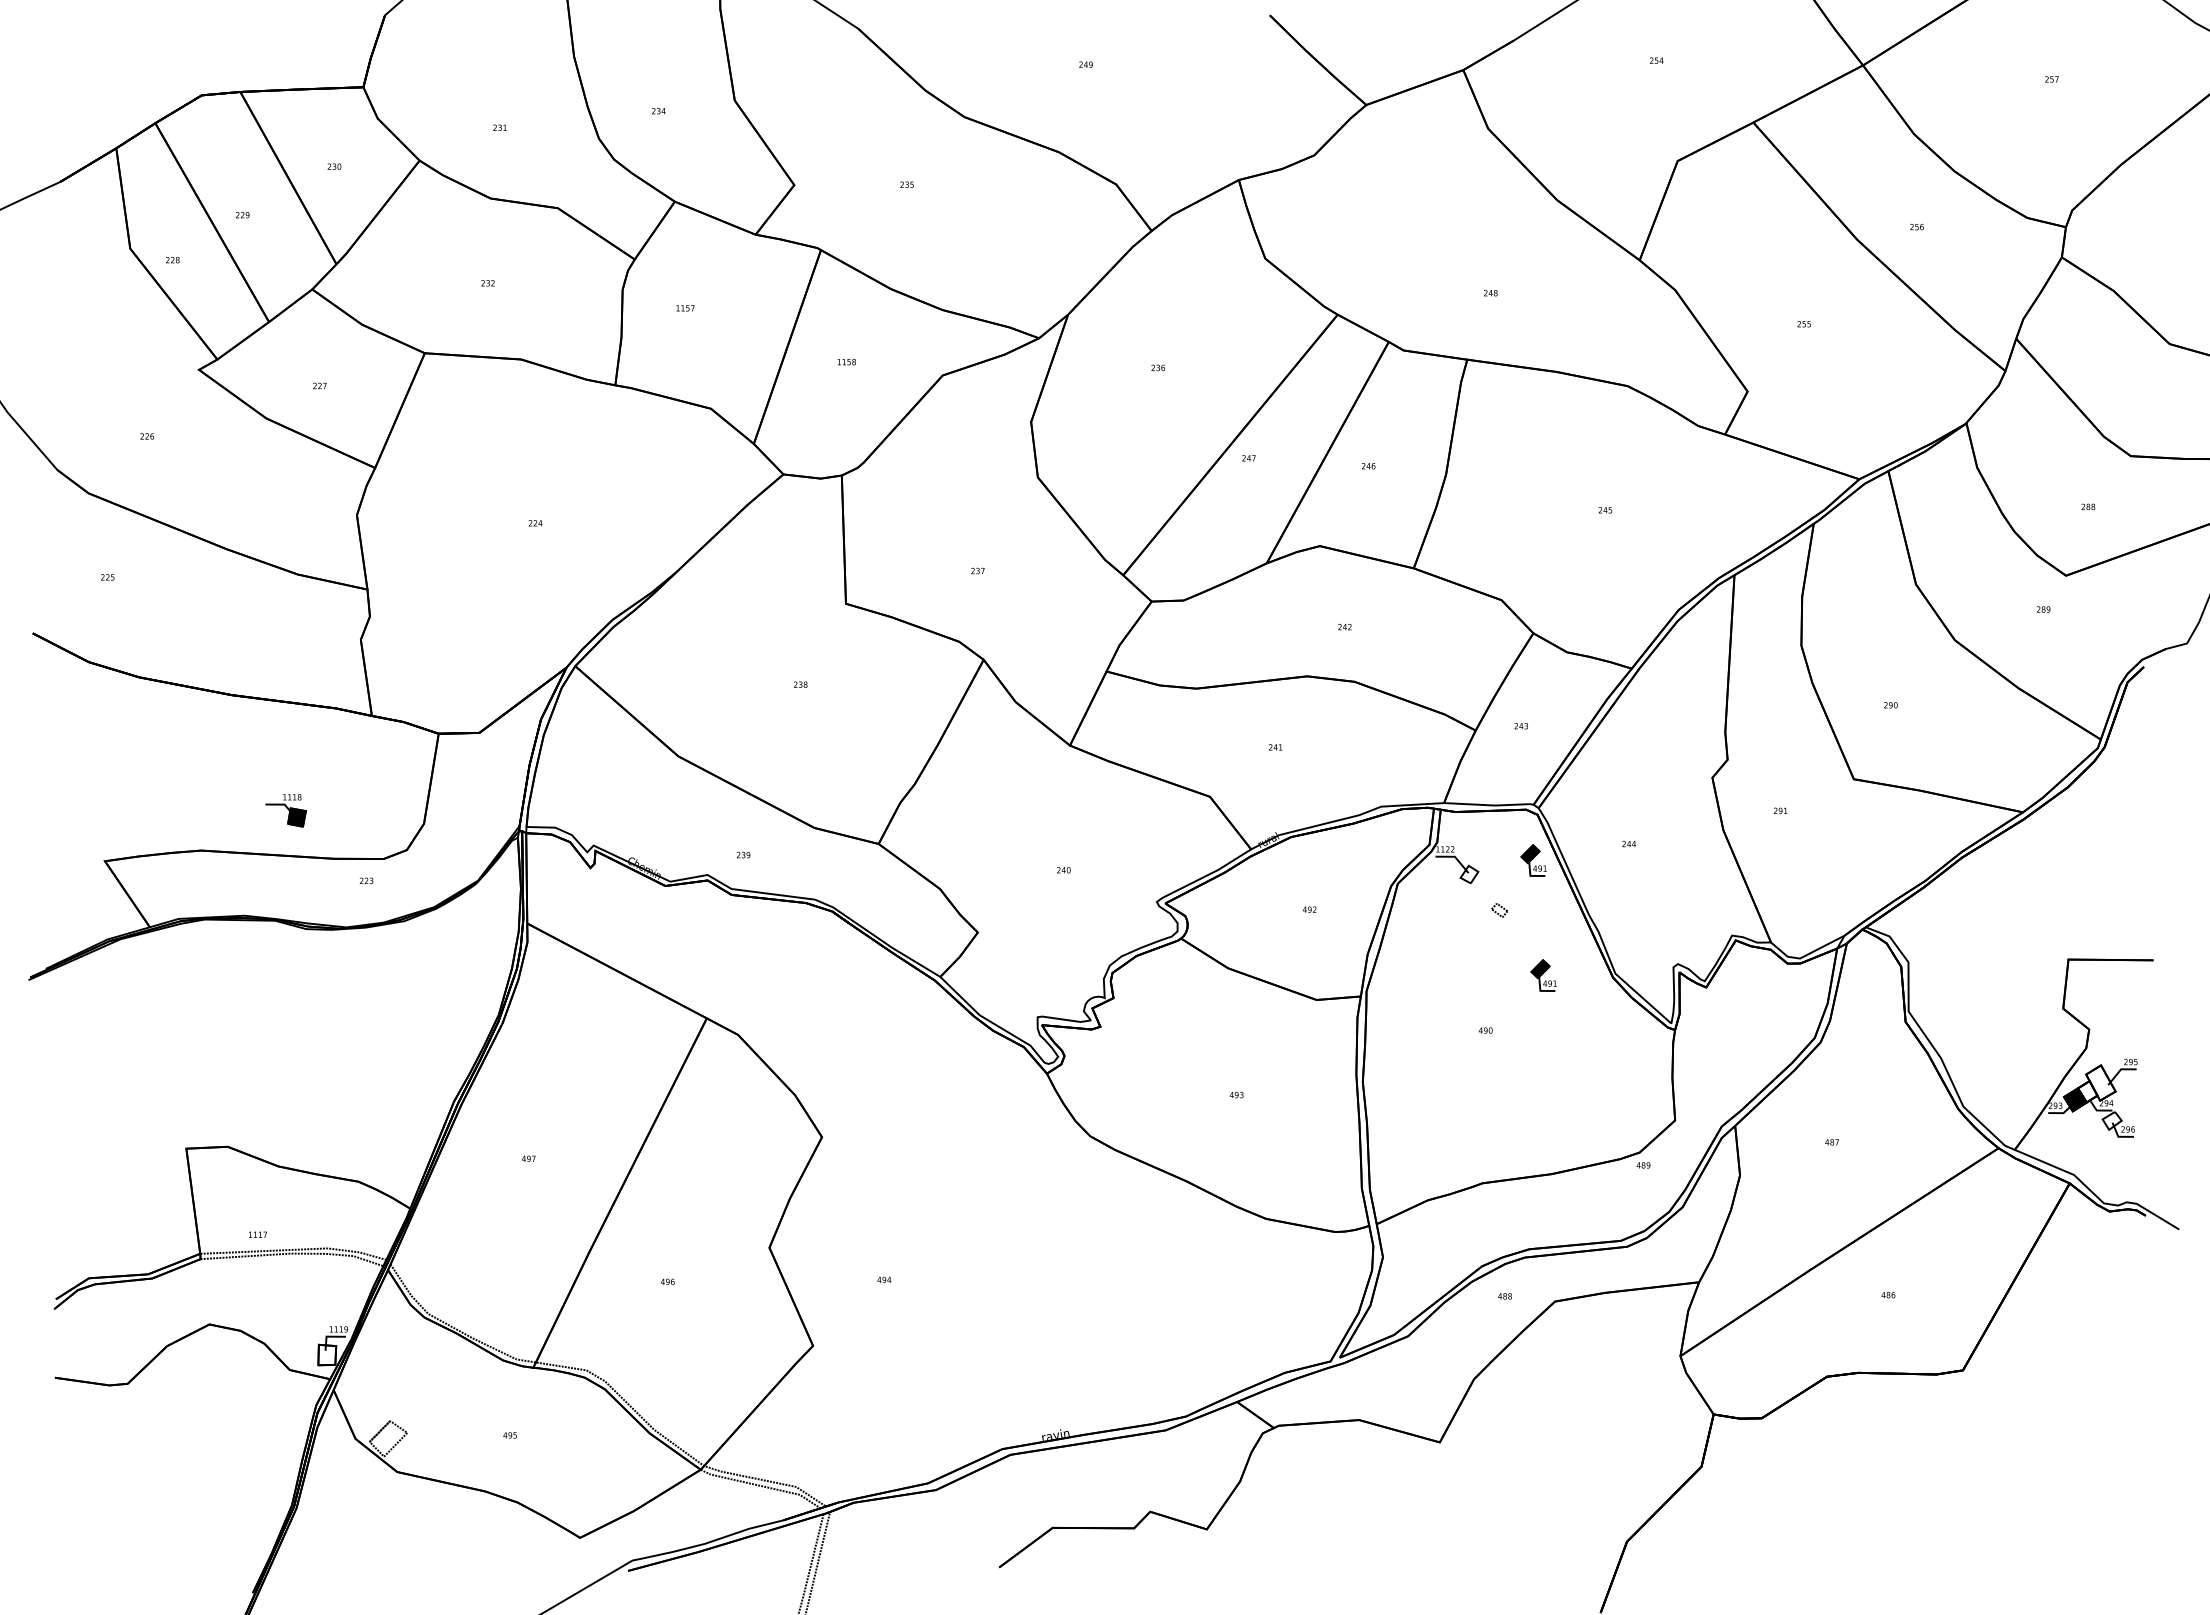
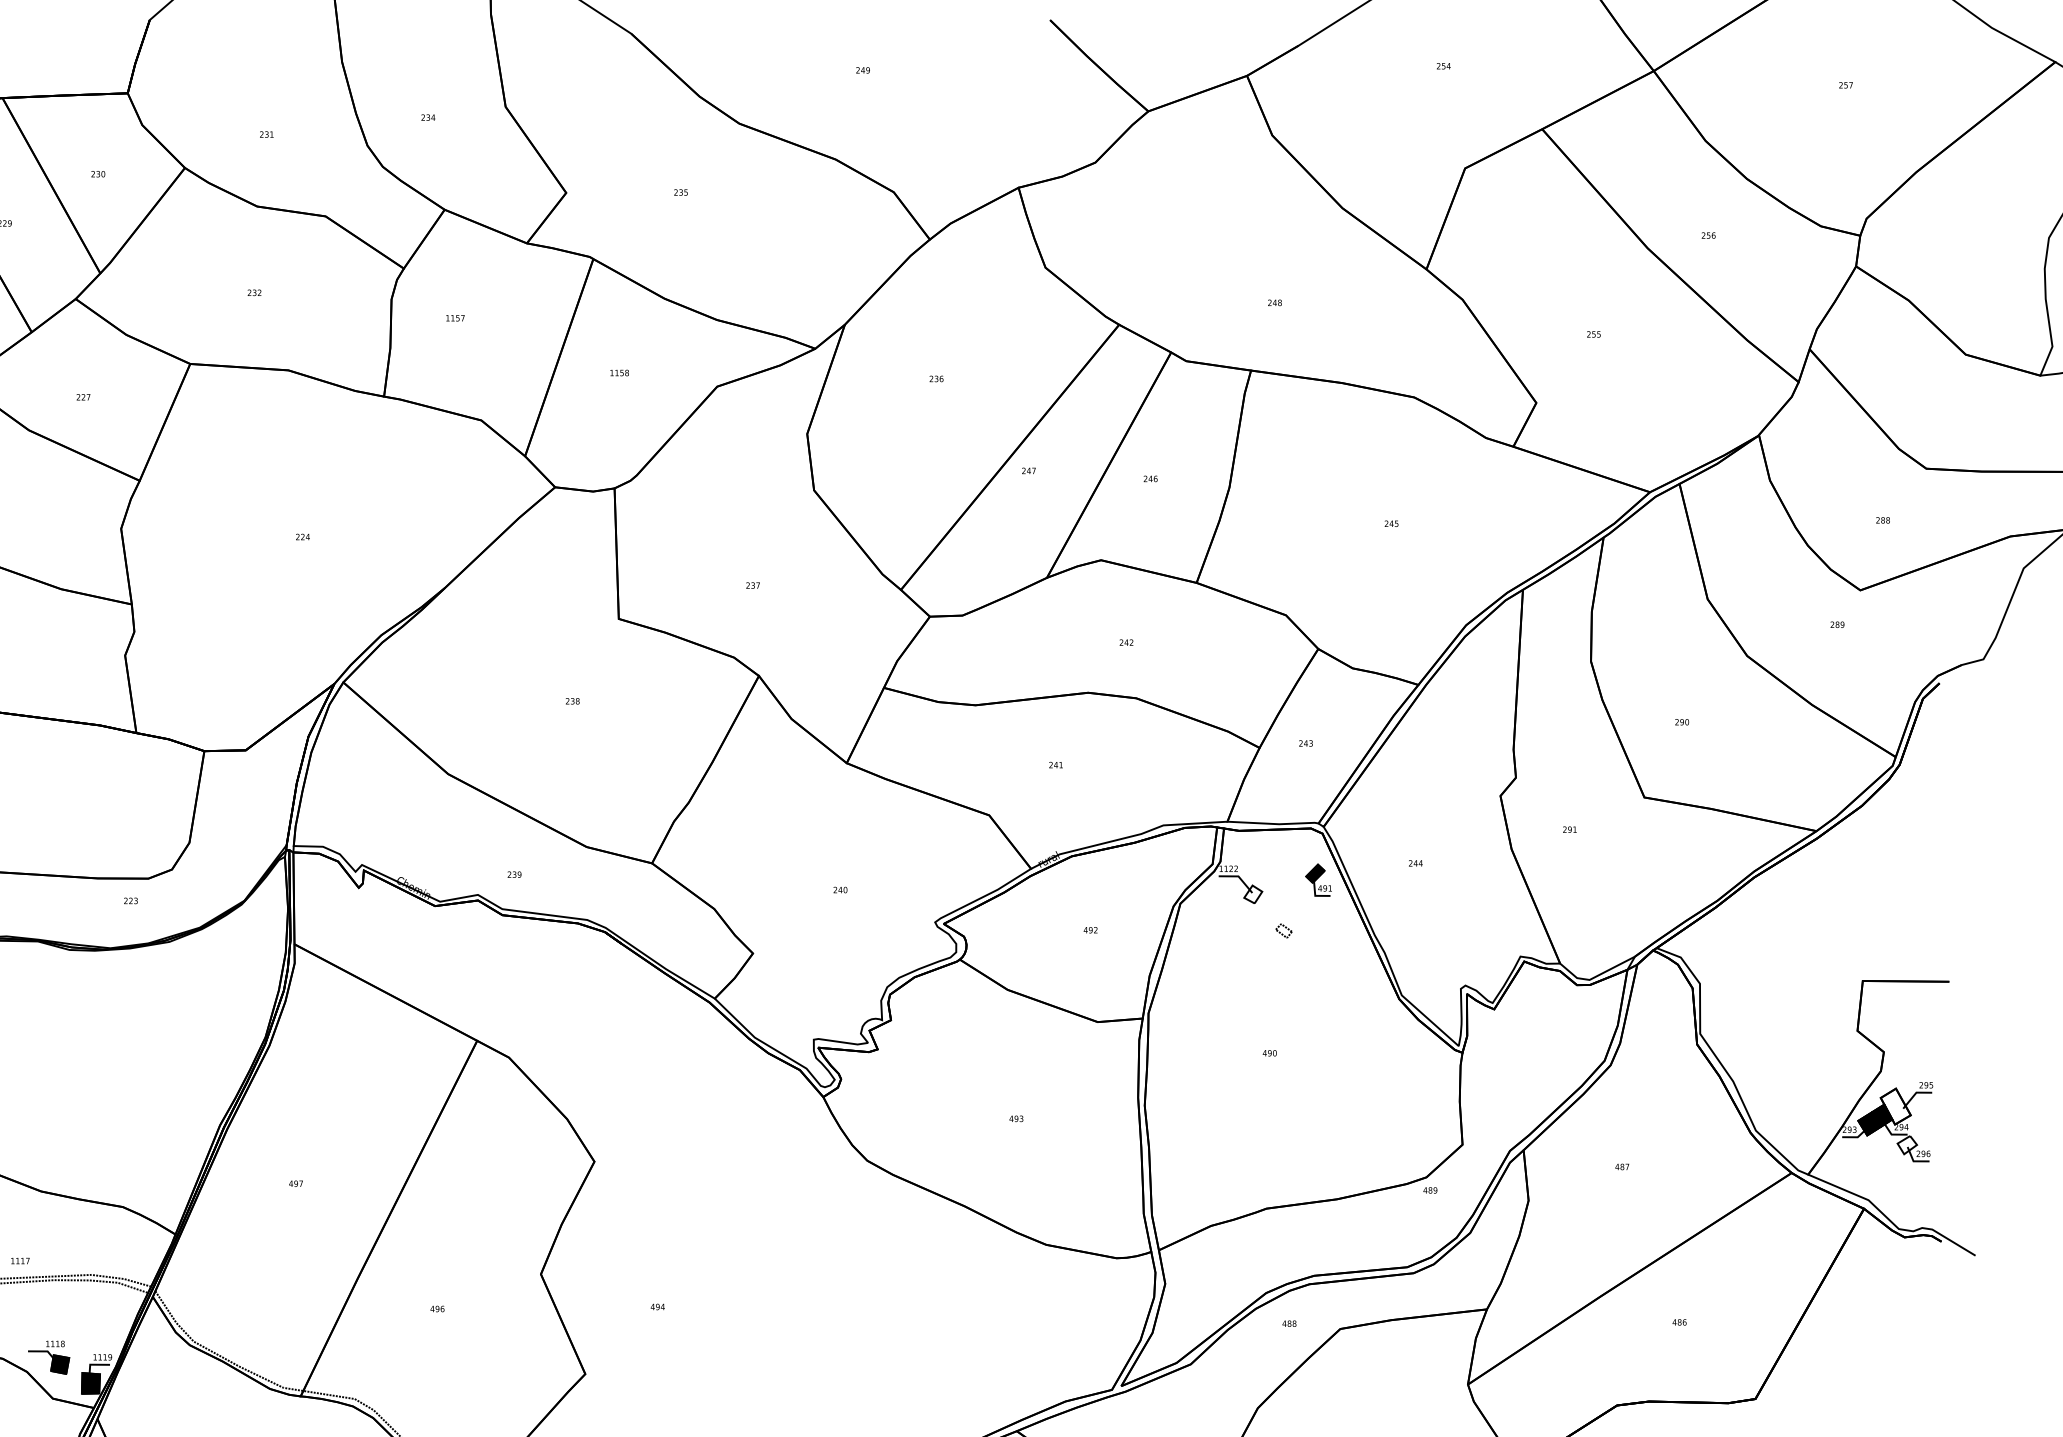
part: (285, 810) -> (48, 1357), moved
part: (1543, 975) -> (1328, 997), removed
fill: (2087, 1091) -> (1882, 1115), added
fill: (327, 1354) -> (91, 1382), added

